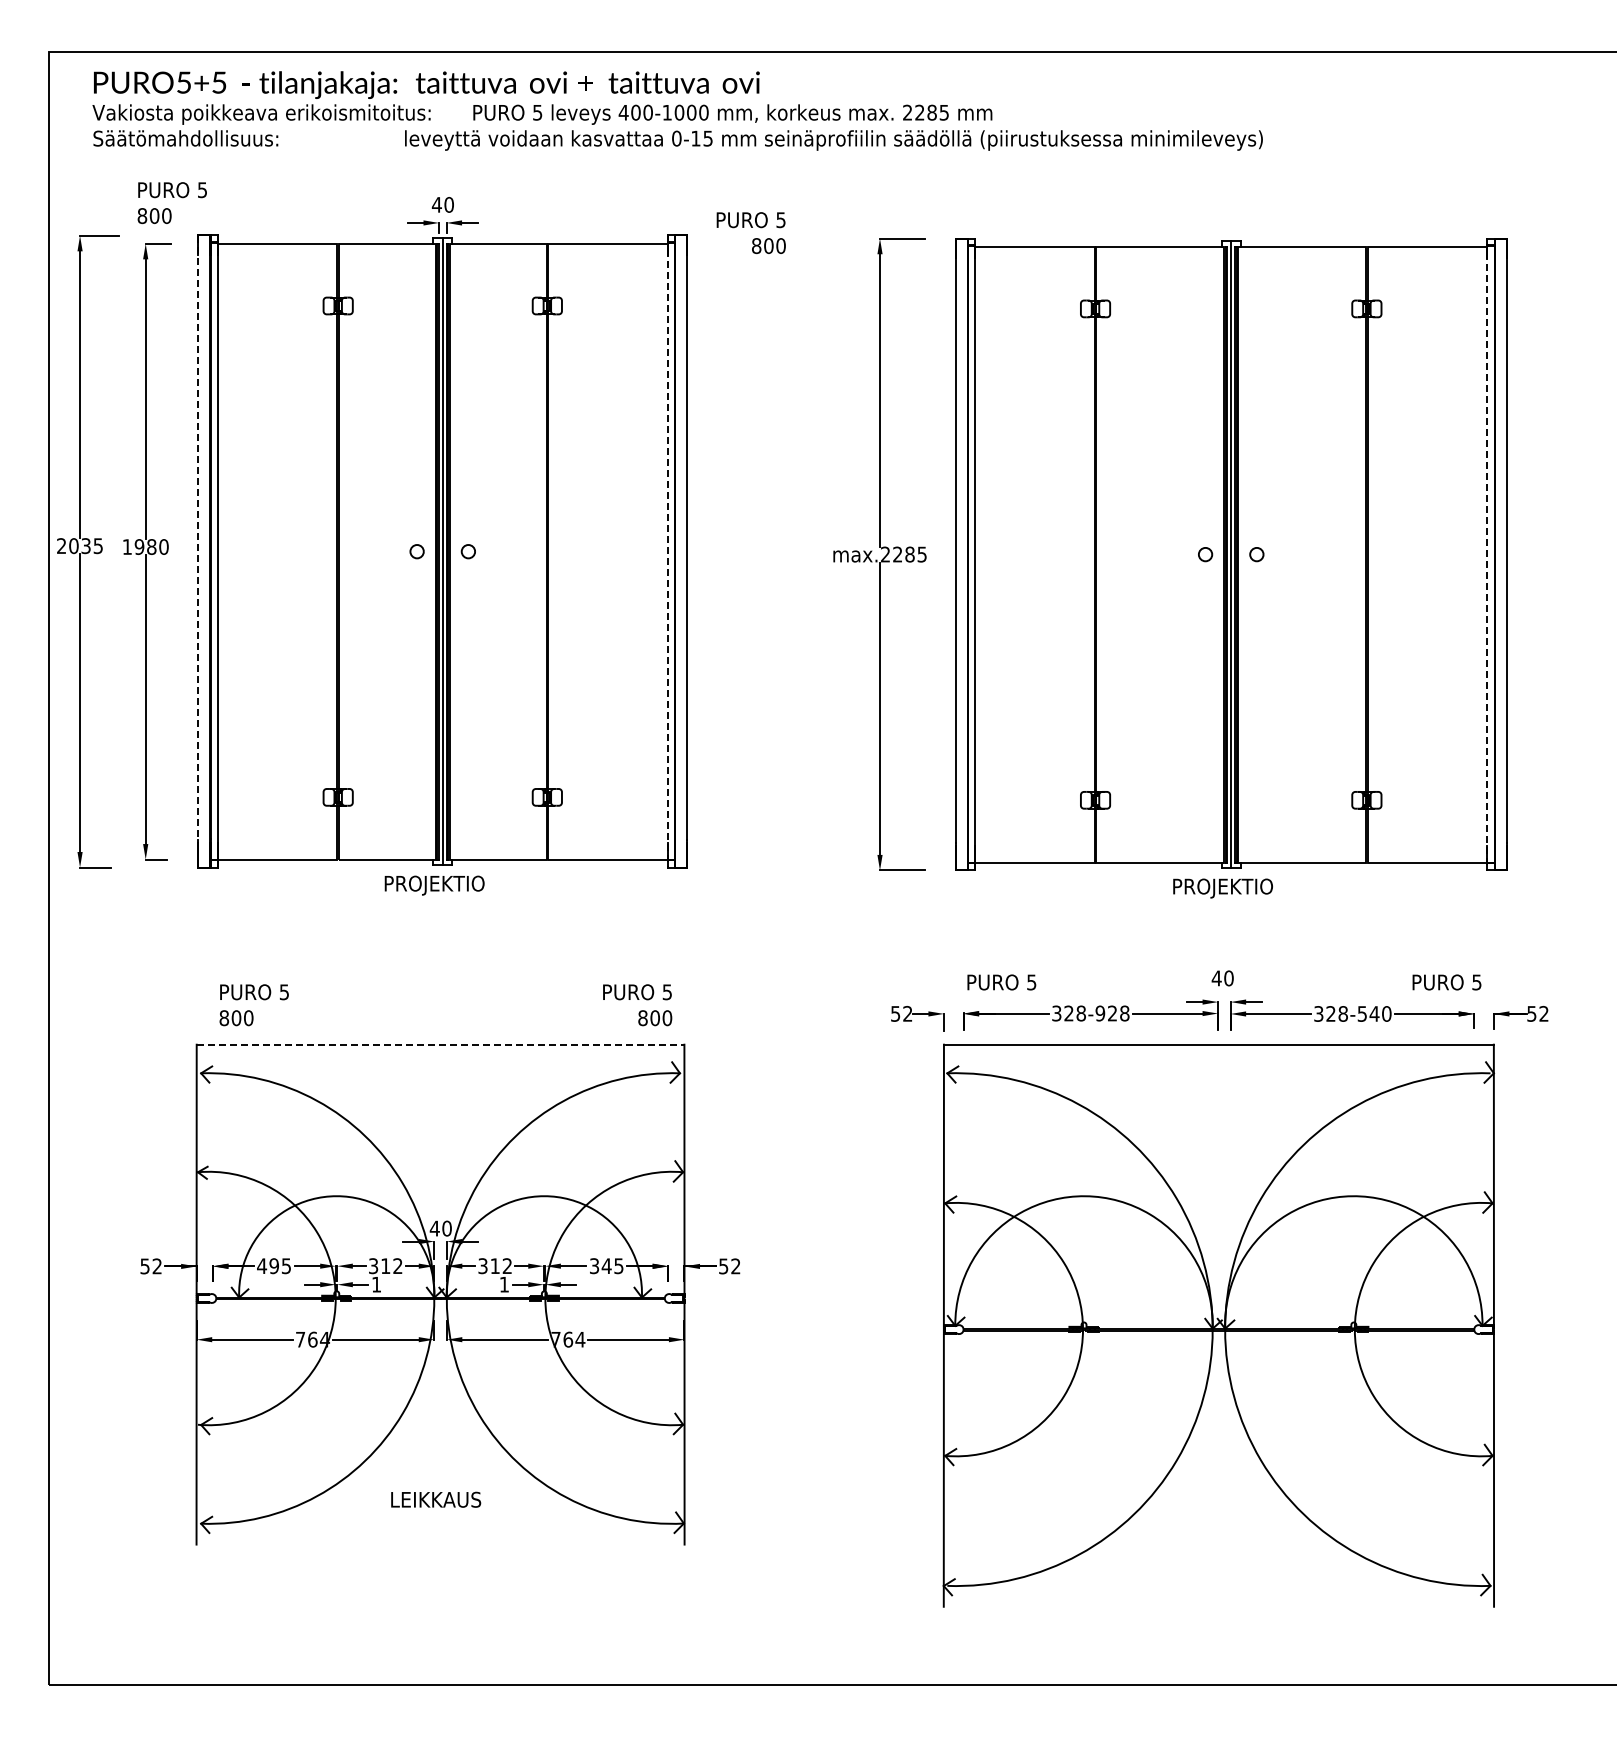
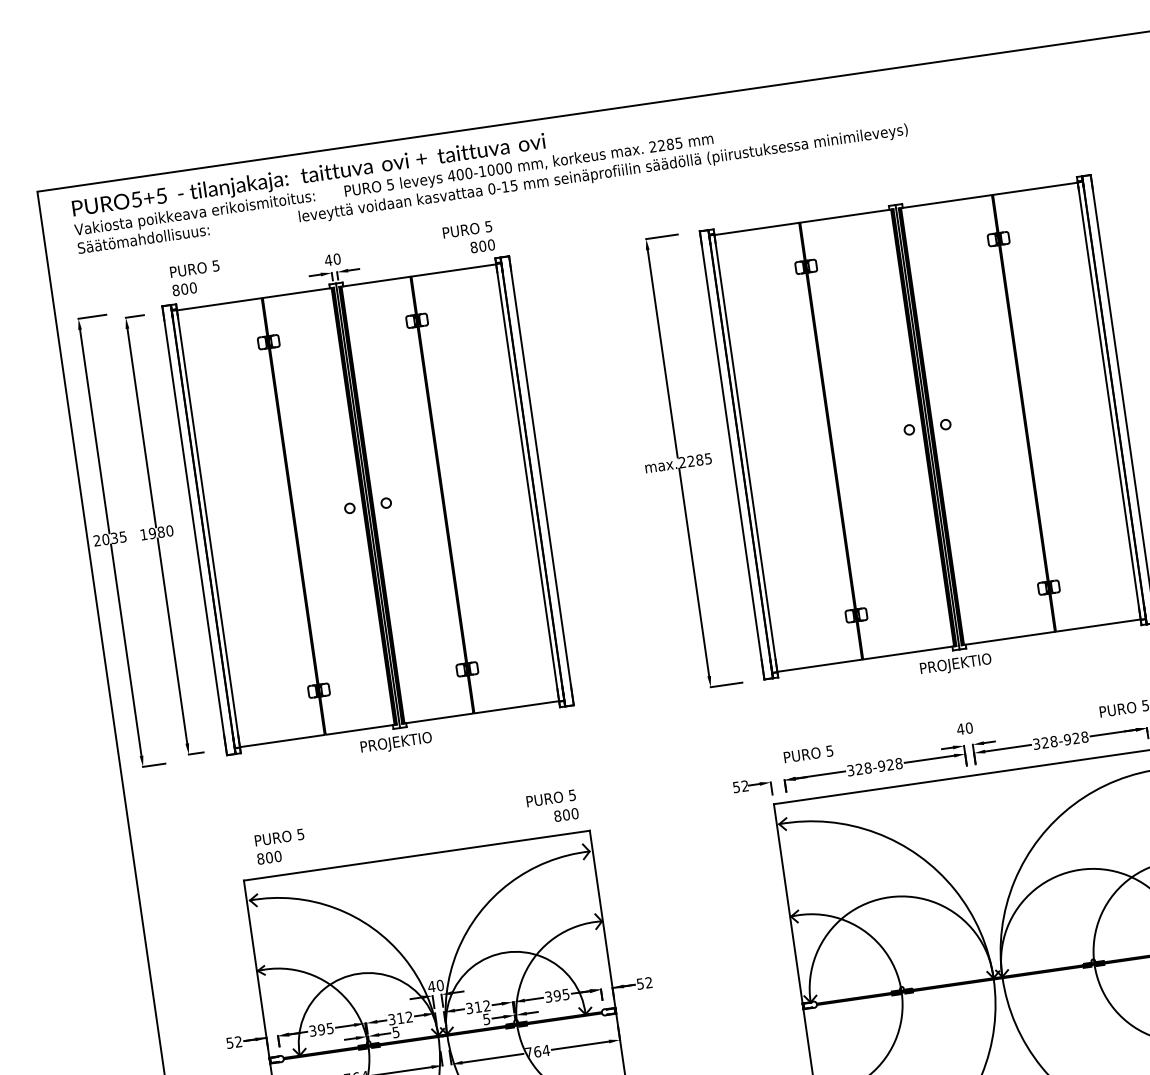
text: (171, 203) -> (195, 278), moved
text: (750, 232) -> (468, 238), moved
line: (198, 538) -> (193, 521), dashed -> solid
line: (667, 558) -> (528, 487), dashed -> solid
line: (1487, 561) -> (1110, 405), dashed -> solid
text: (1374, 1013) -> (1076, 738), 328-540 -> 328-928
line: (440, 1044) -> (416, 855), dashed -> solid
text: (262, 1266) -> (313, 1031), 495 -> 395
text: (606, 1266) -> (557, 996), 345 -> 395
text: (376, 1284) -> (395, 1032), 1 -> 5
text: (503, 1284) -> (486, 1019), 1 -> 5

